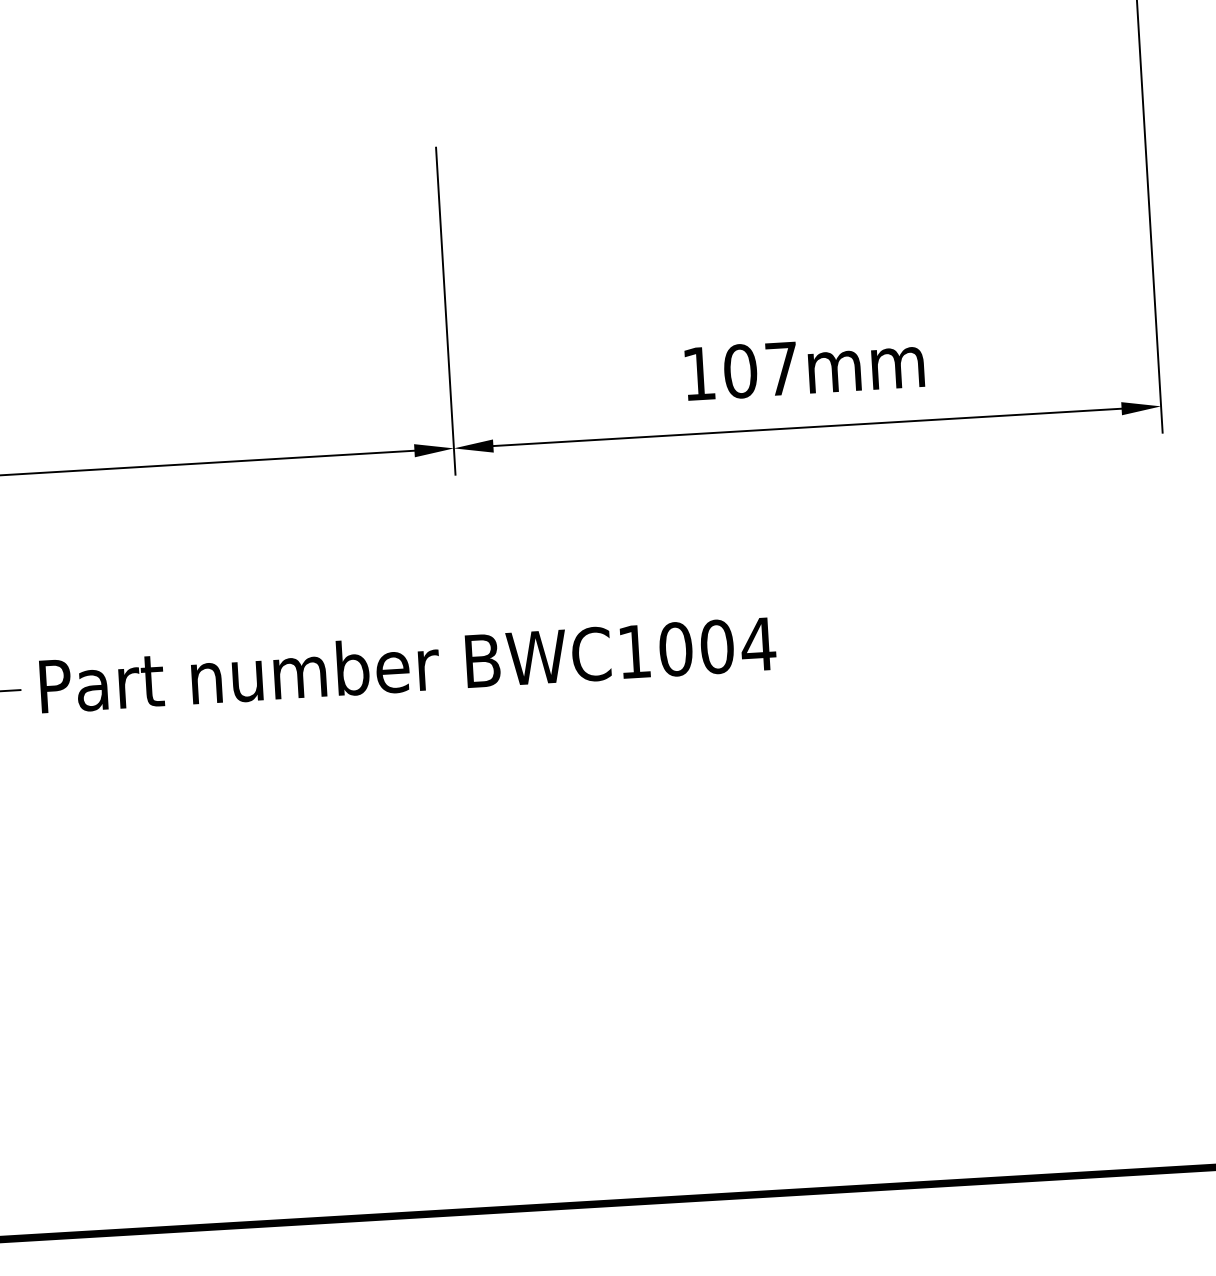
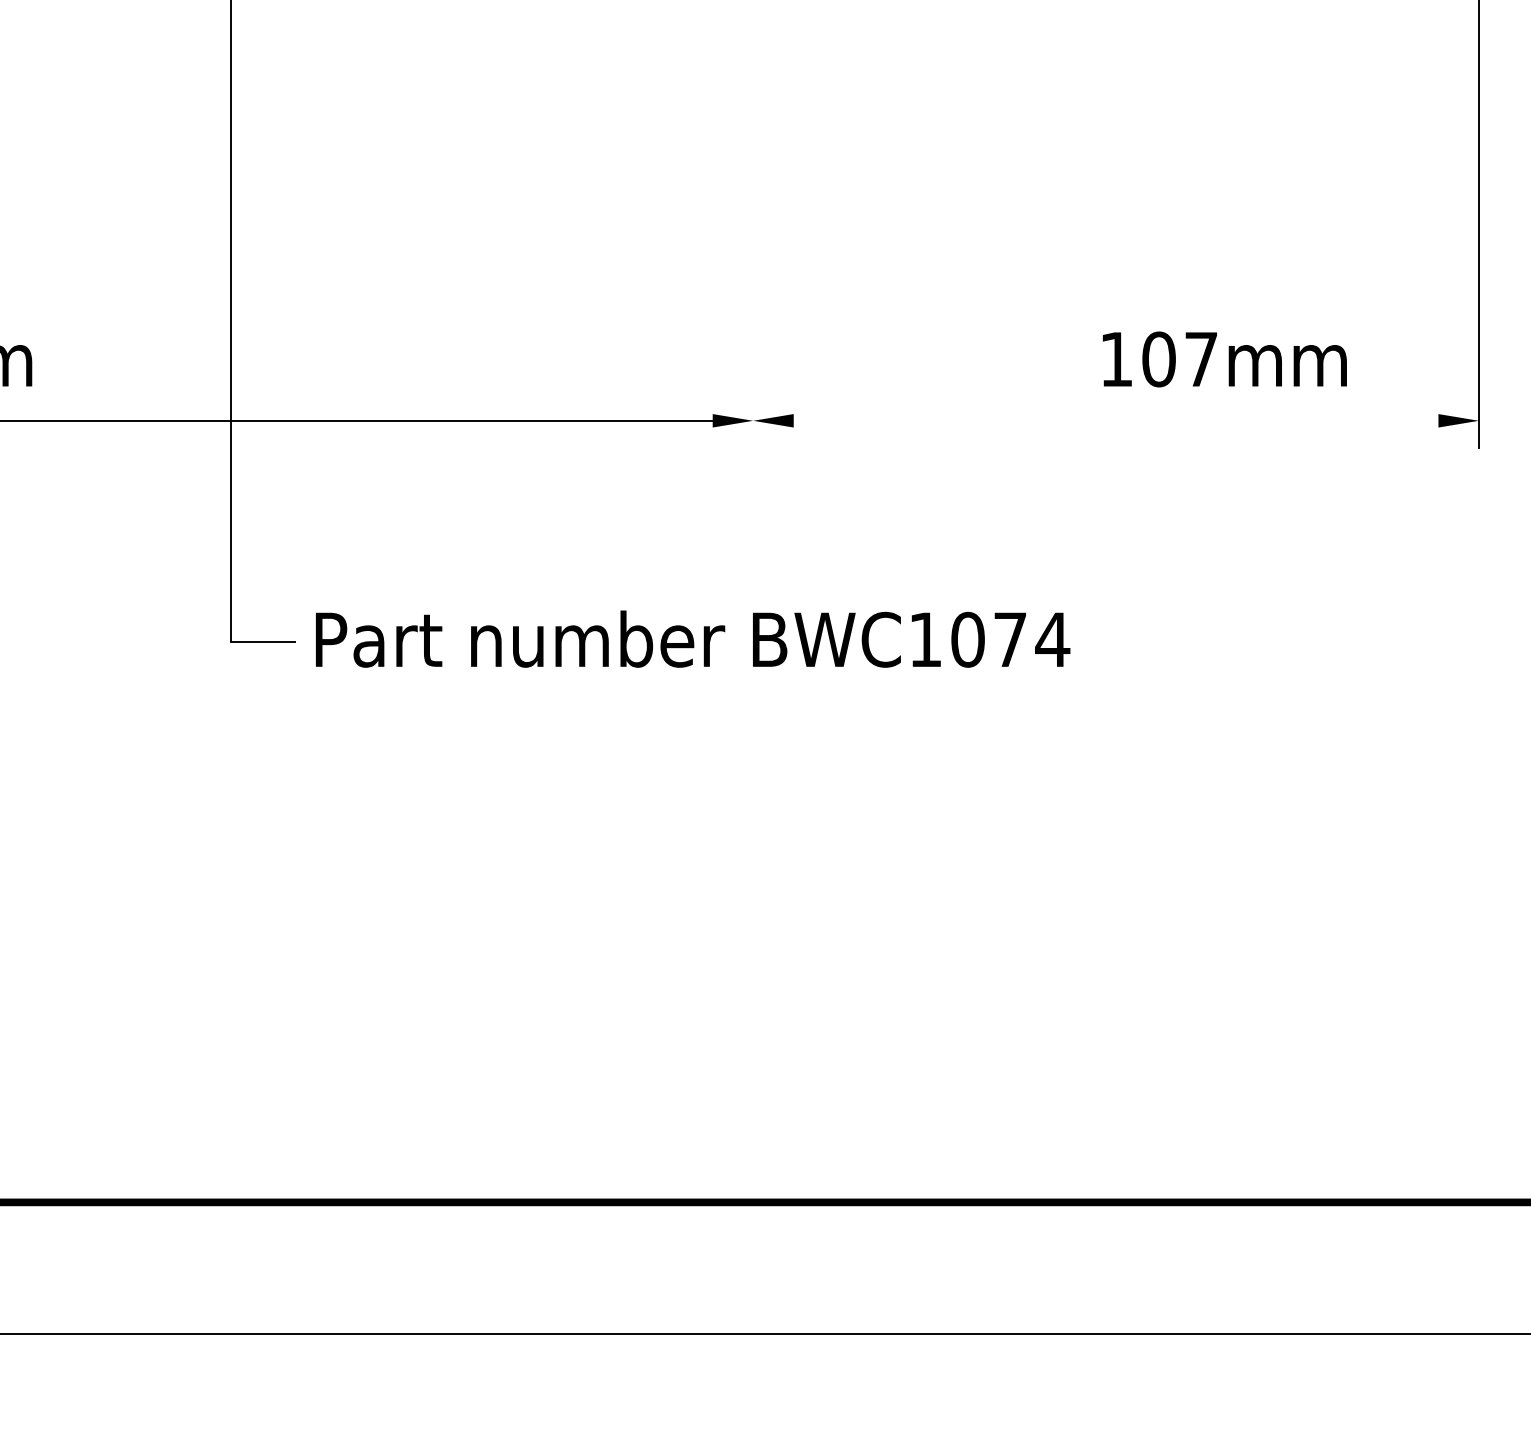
line: (446, 310) -> (753, 279), removed
text: (804, 367) -> (1224, 359), moved
line: (806, 427) -> (1115, 420), removed
text: (717, 646) -> (1010, 639), BWC1004 -> BWC1074

